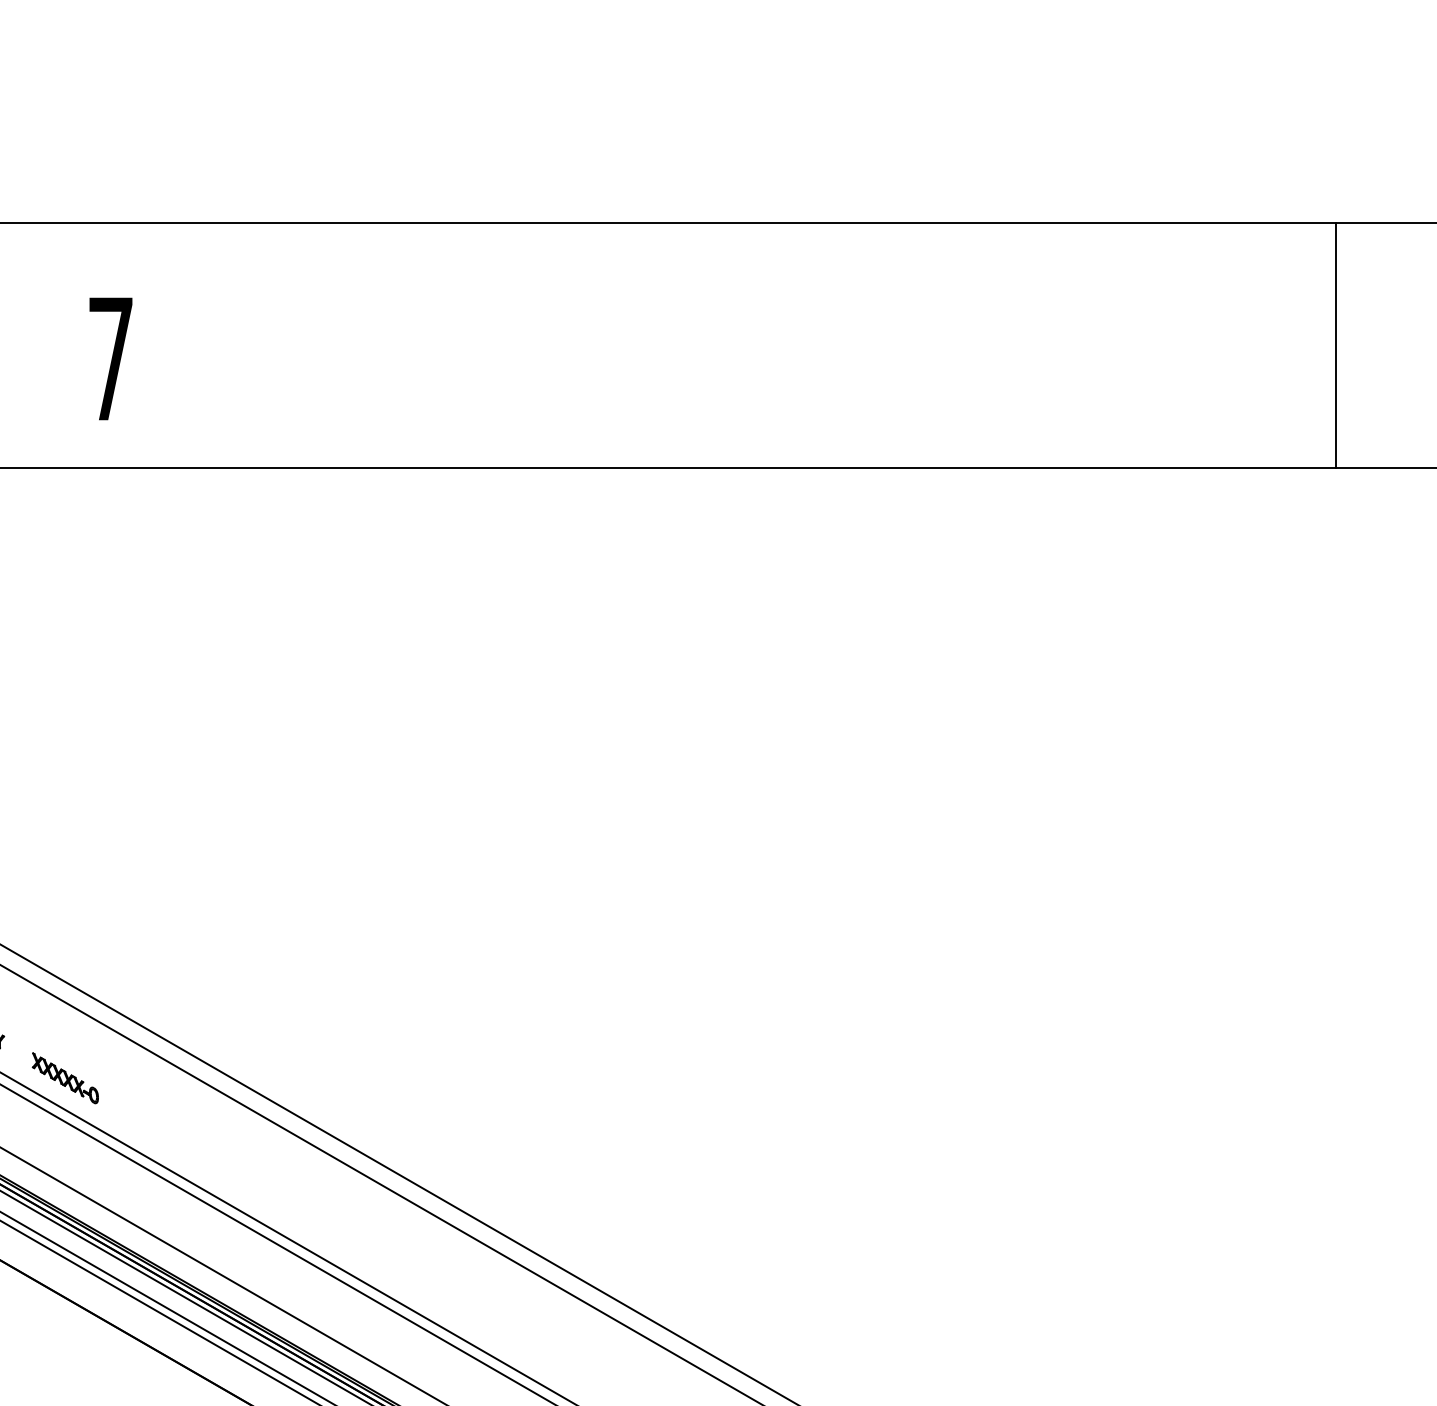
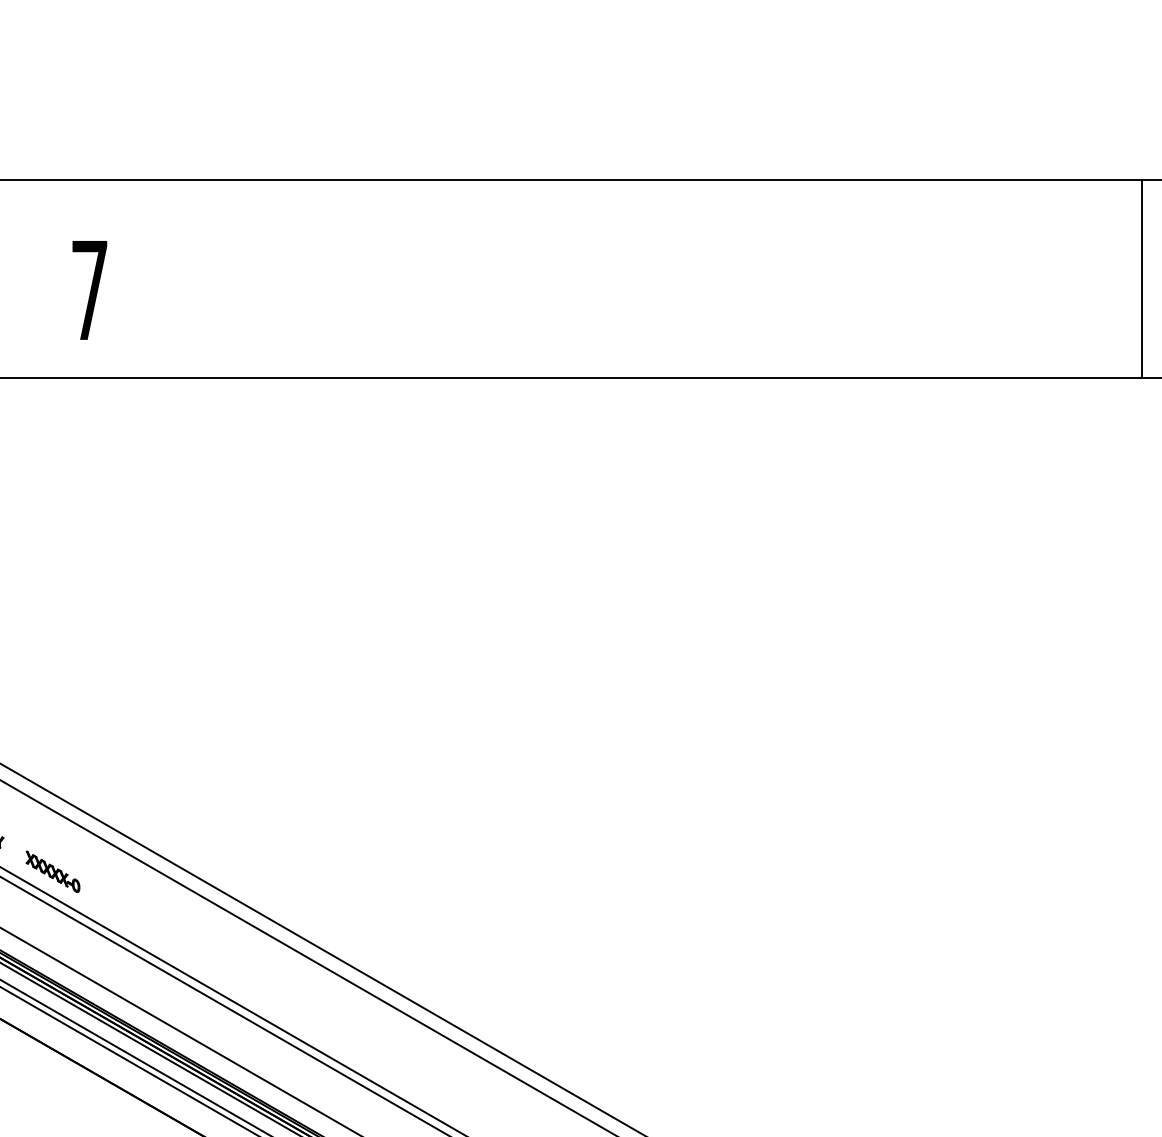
line: (1336, 345) -> (1142, 279), moved

